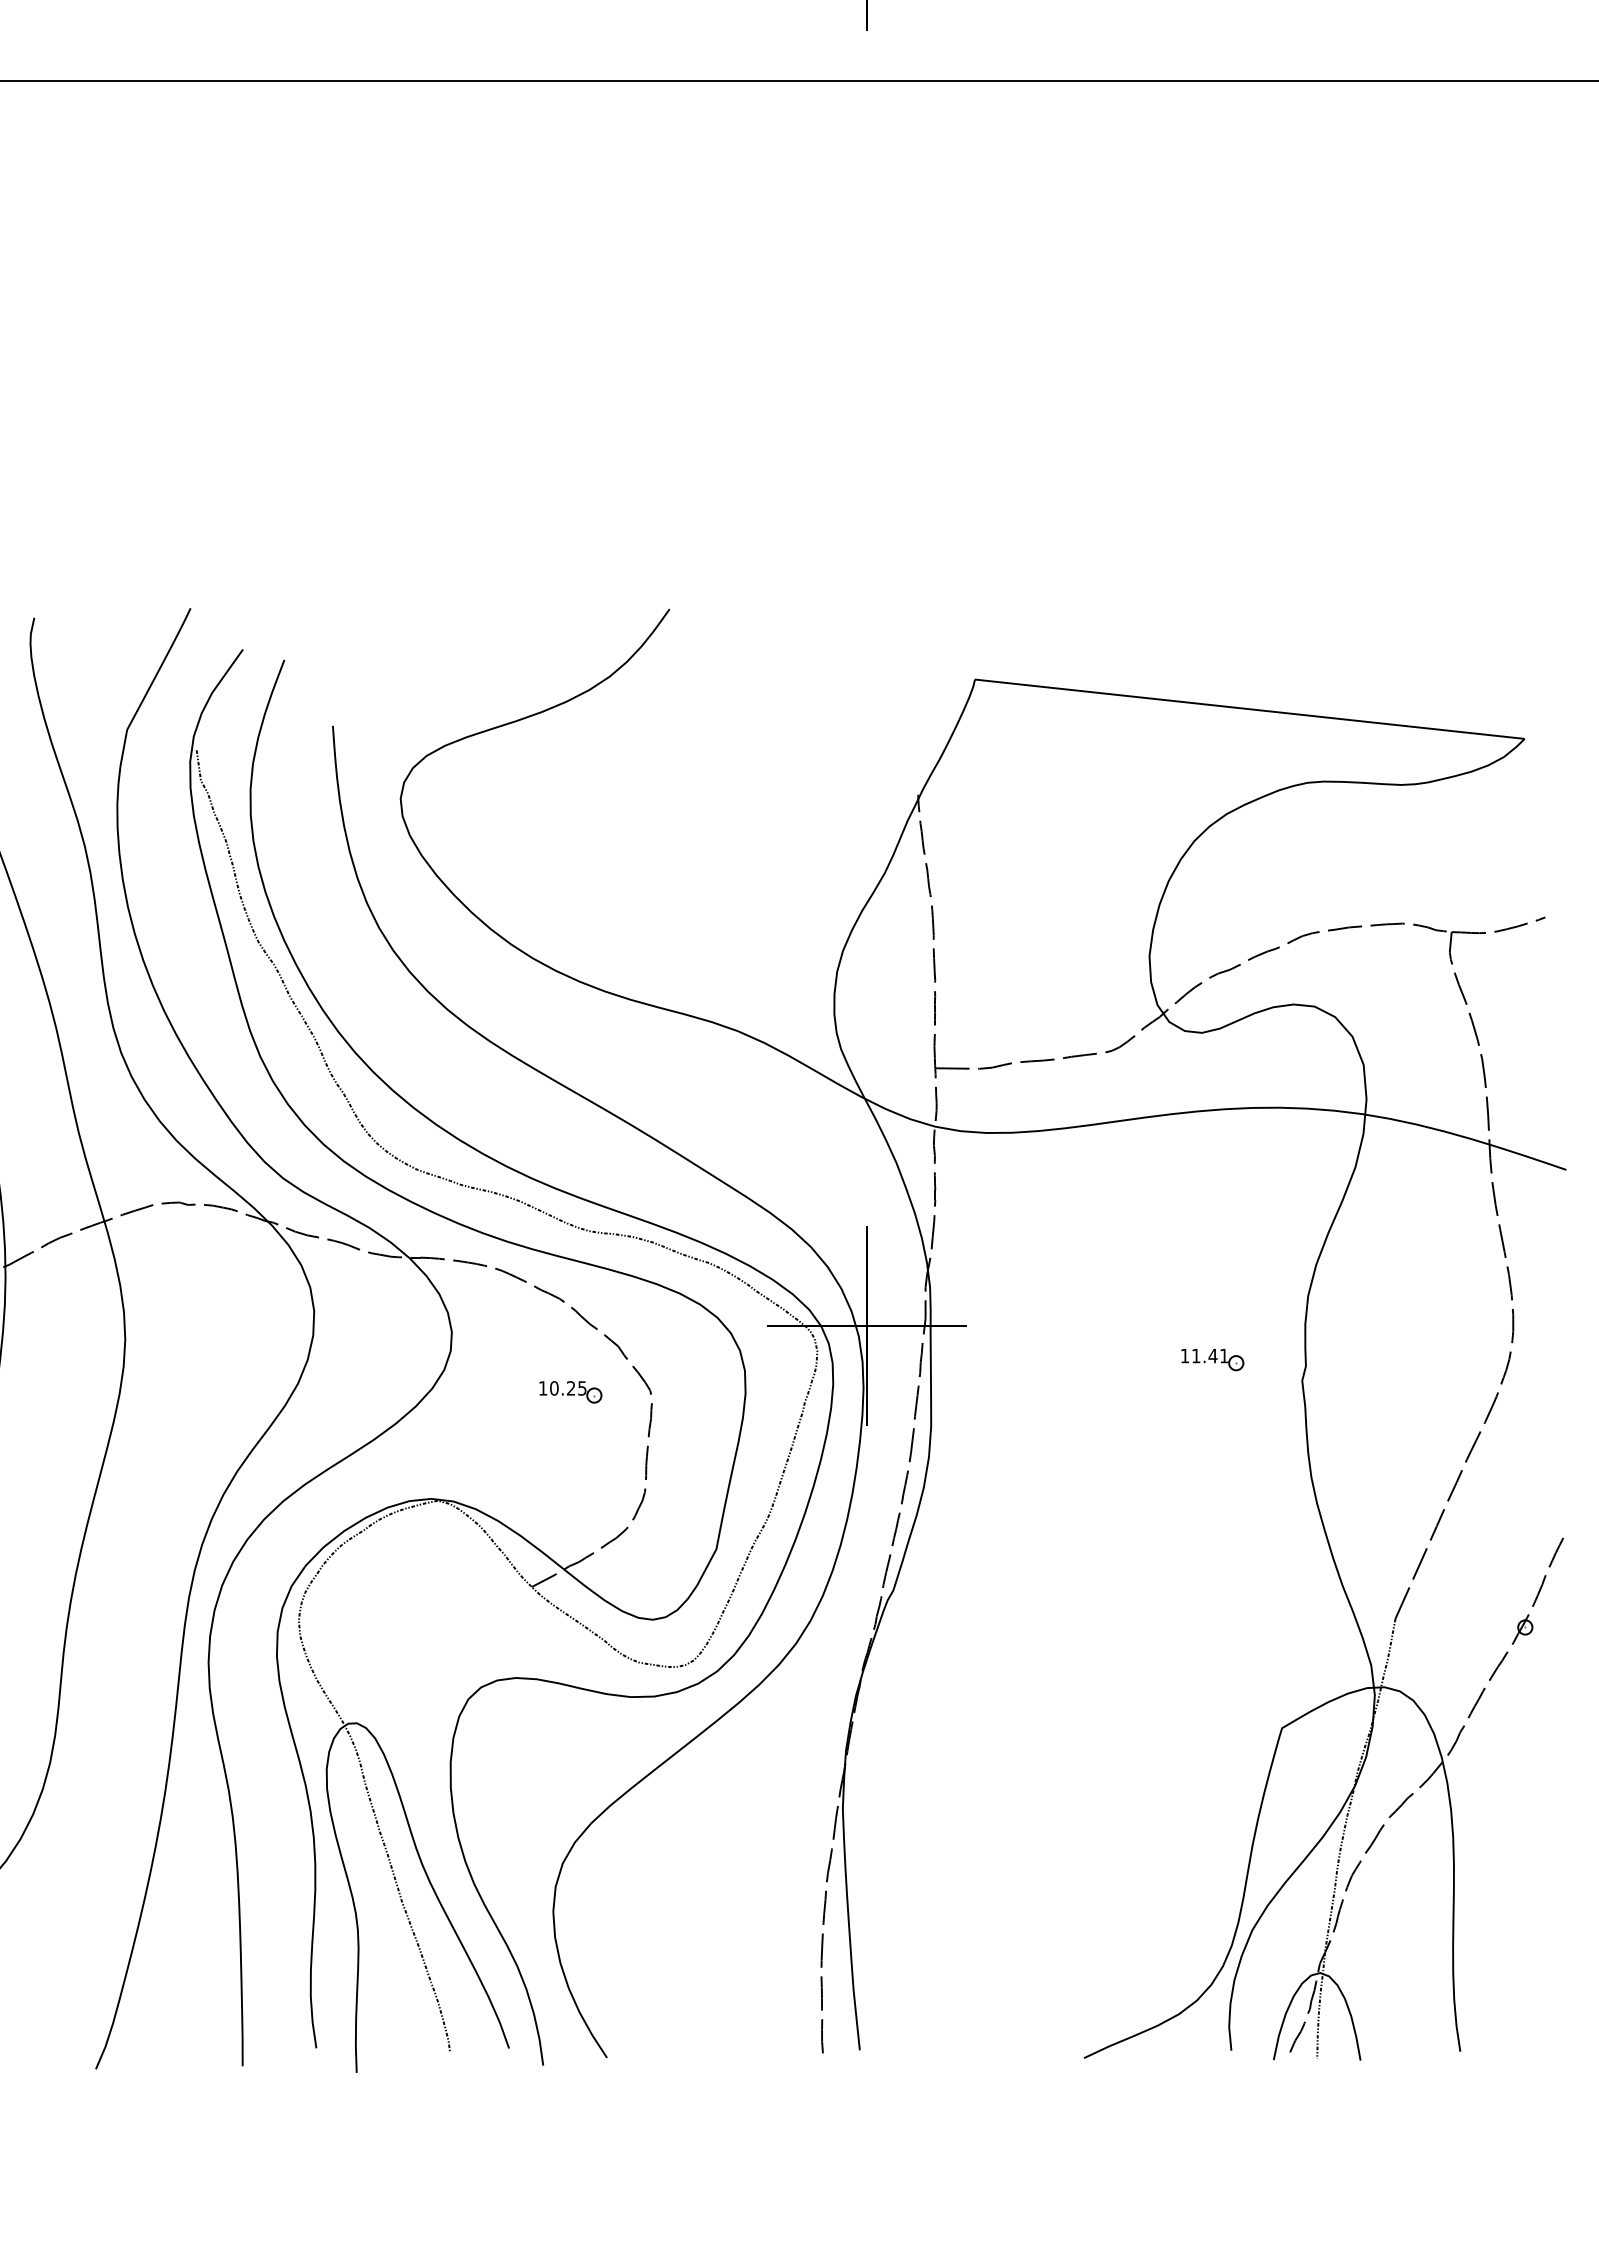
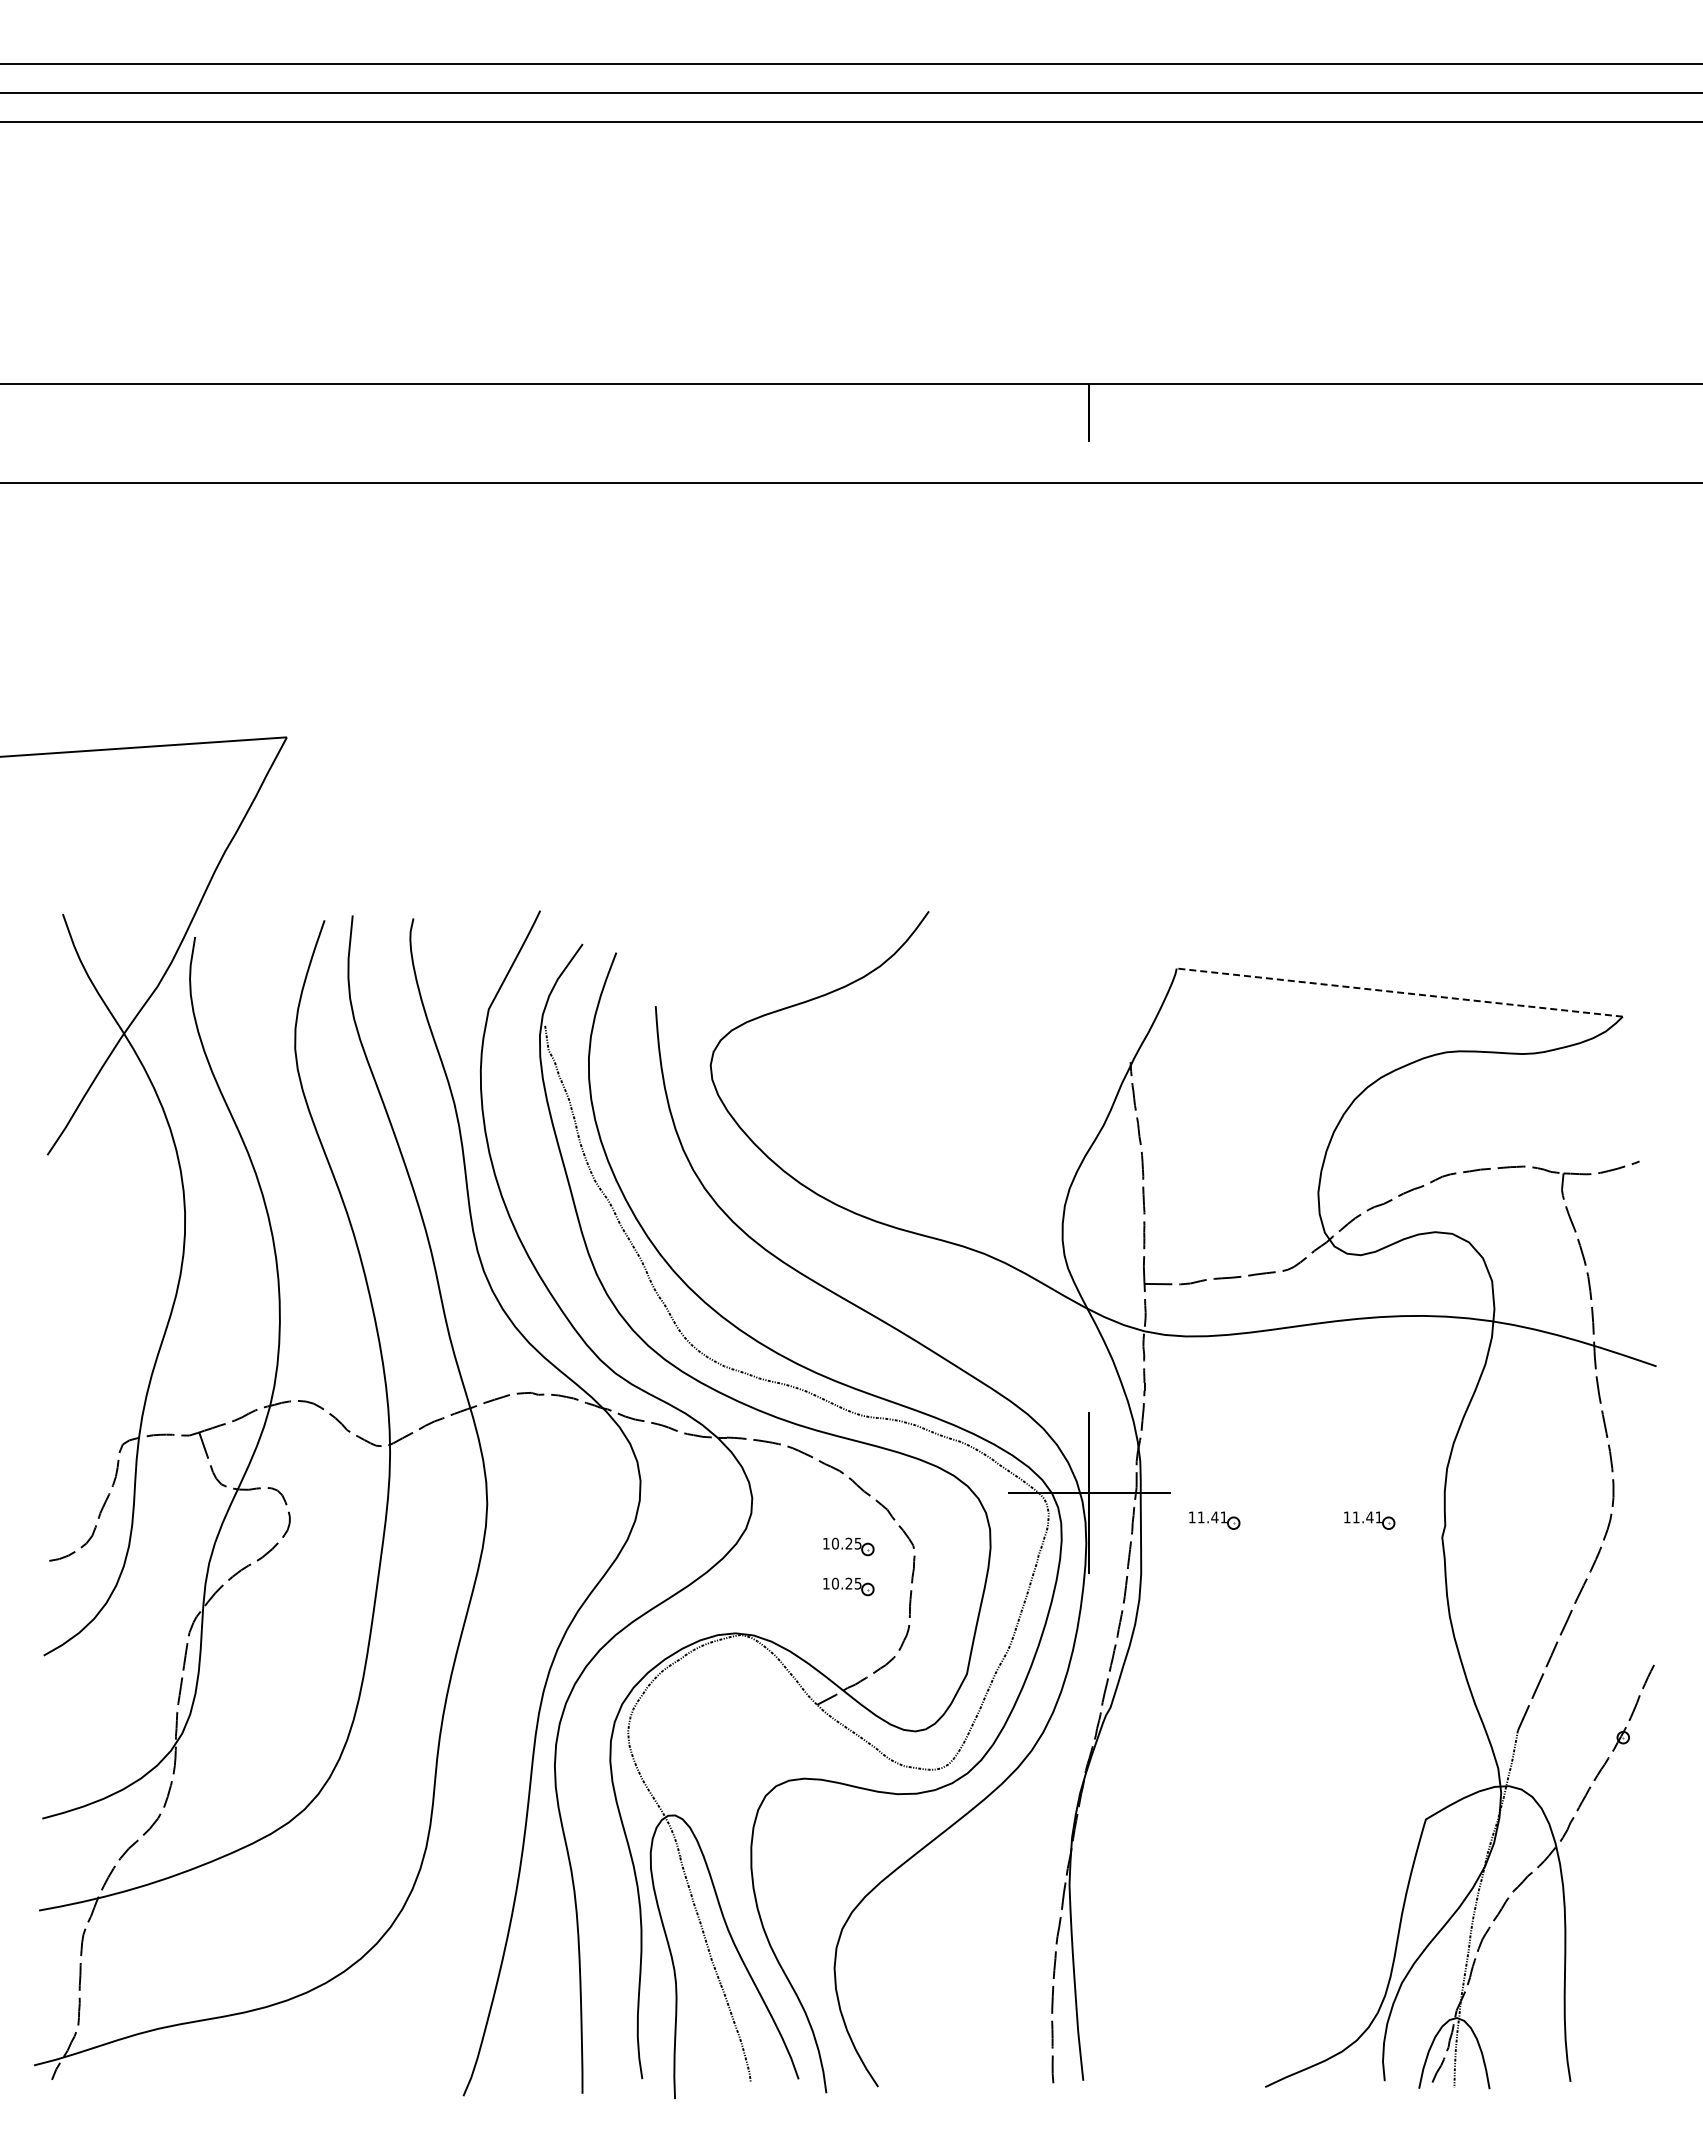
line: (1249, 709) -> (1399, 992), solid -> dashed
part: (1021, 1359) -> (1214, 1520), added
part: (570, 1441) -> (848, 1586), added

